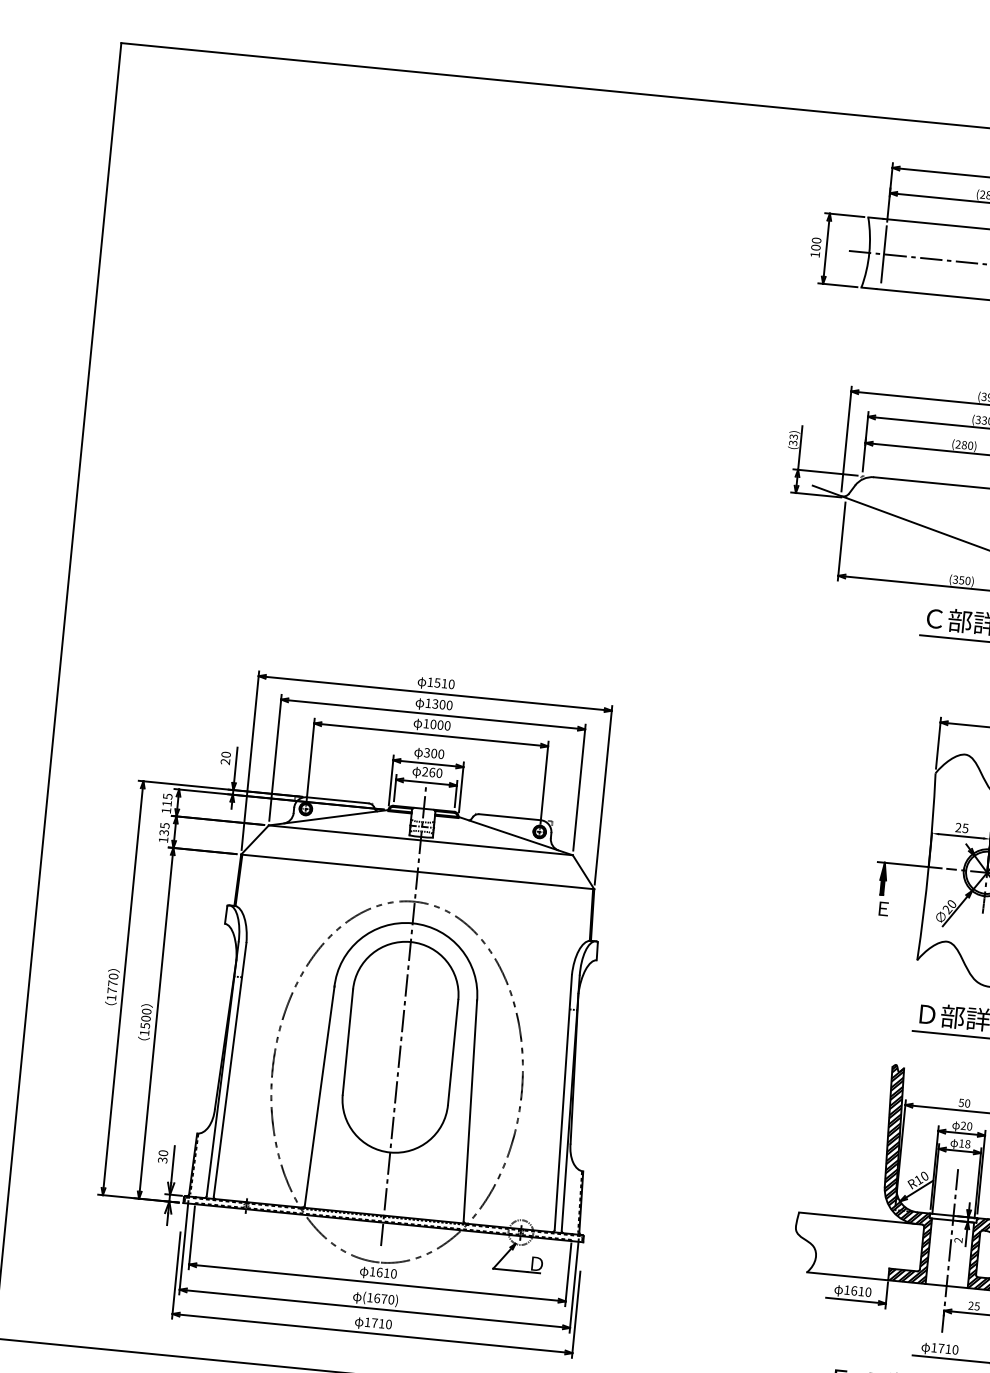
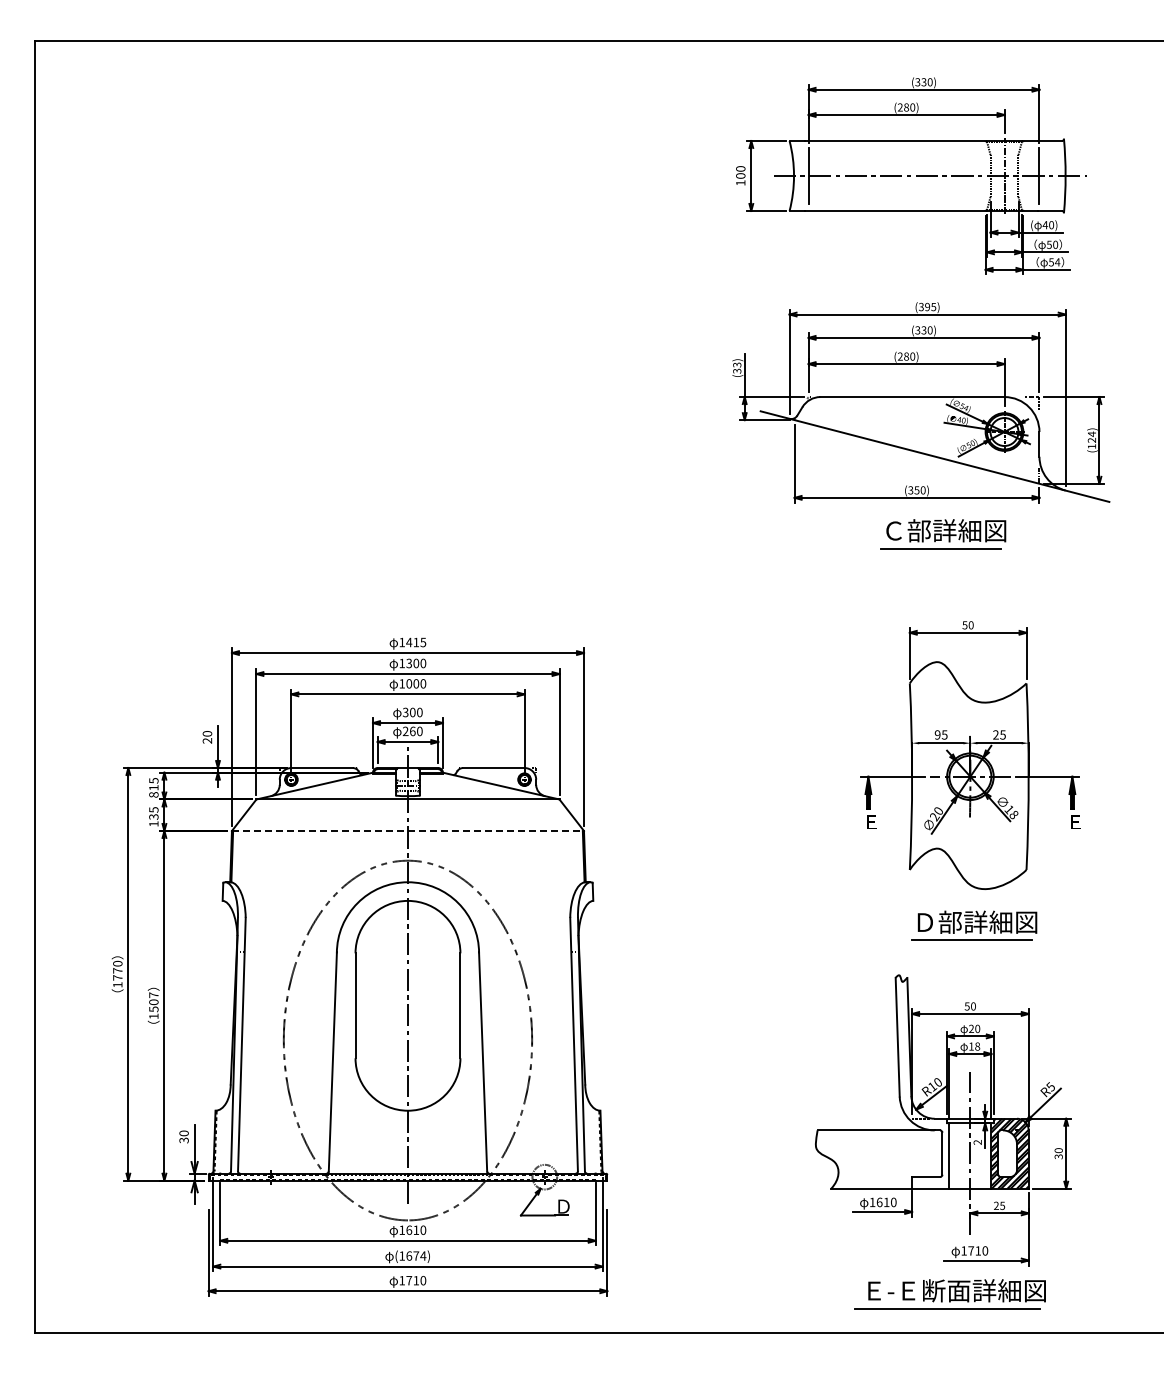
text: (444, 683) -> (416, 642), 1510 -> 1415
text: (166, 810) -> (153, 794), 115 -> 815
text: (958, 828) -> (937, 735), 25 -> 95
line: (418, 871) -> (408, 830), solid -> dashed
text: (146, 1011) -> (153, 995), 1500 -> 1507
hatch: (909, 1173) -> (922, 1081), removed
text: (391, 1299) -> (423, 1255), (1670) -> (1674)

